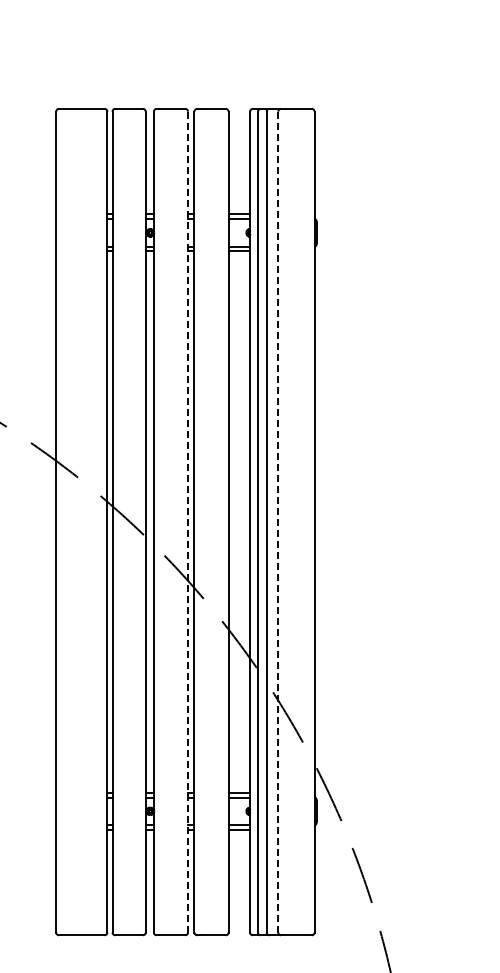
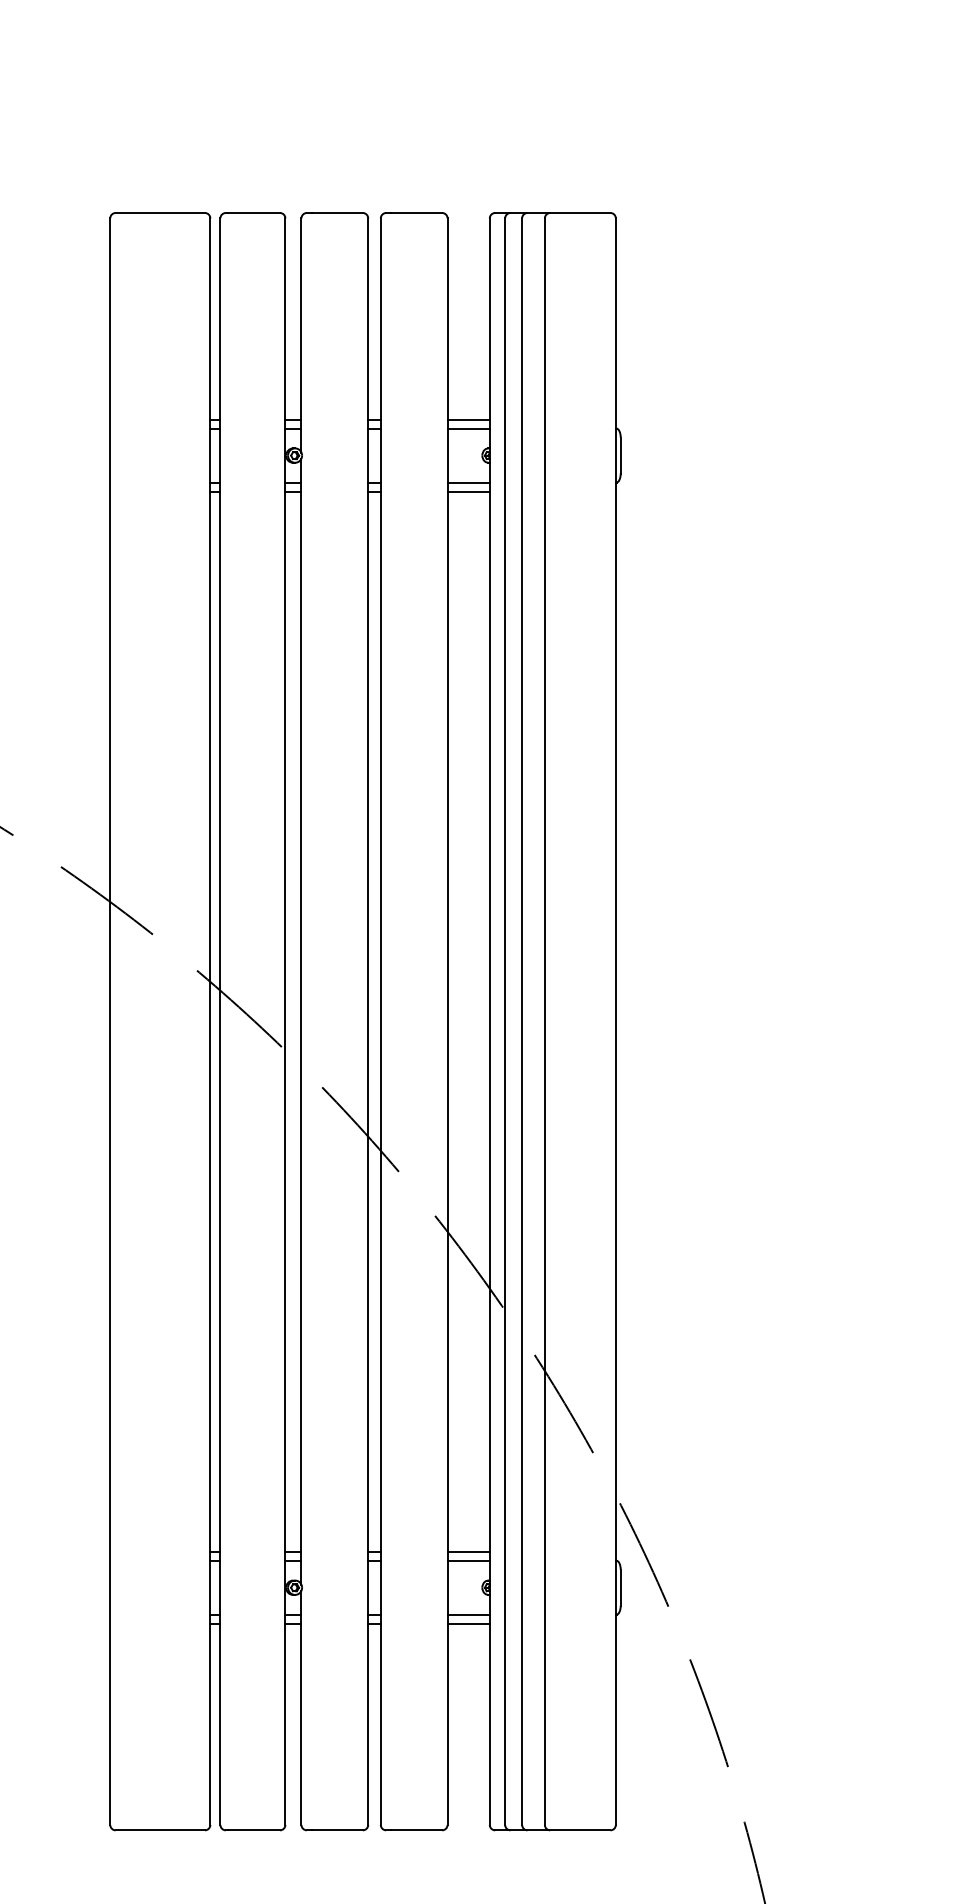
line: (278, 521) -> (545, 1020), dashed -> solid
line: (188, 522) -> (369, 1022), dashed -> solid

